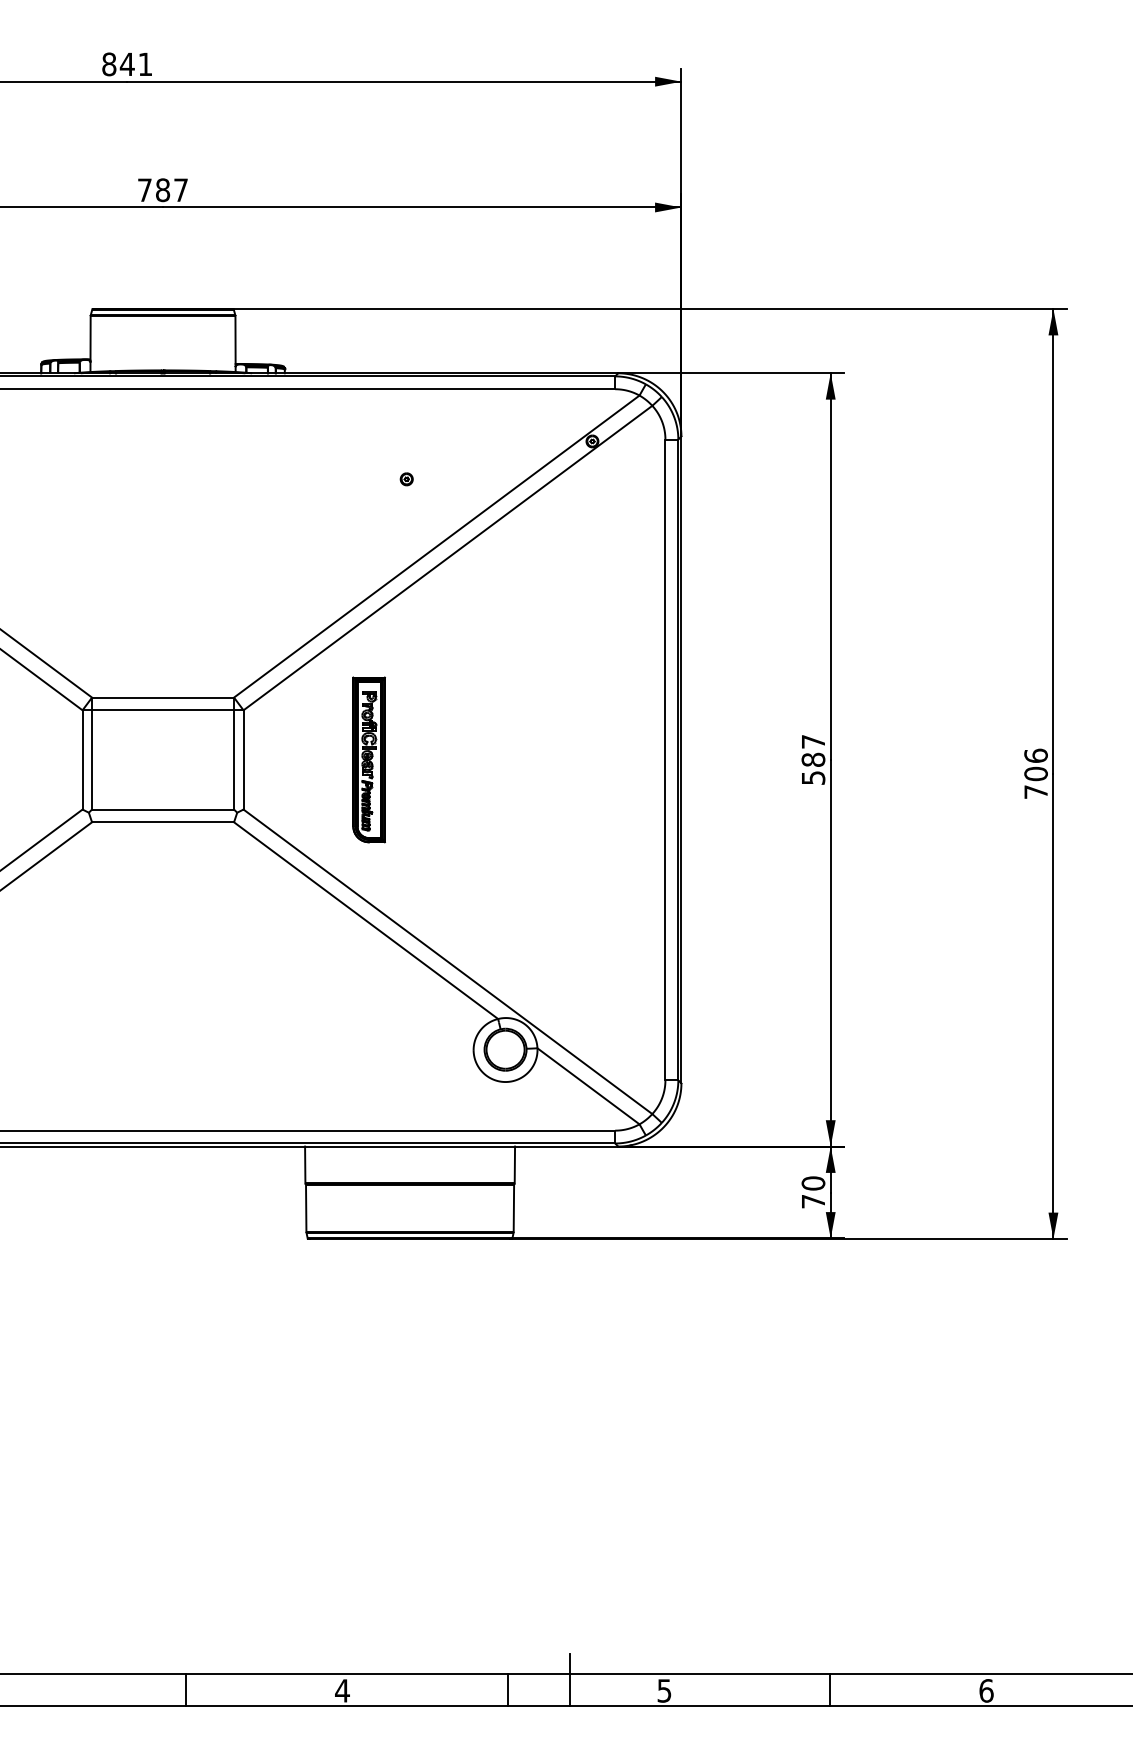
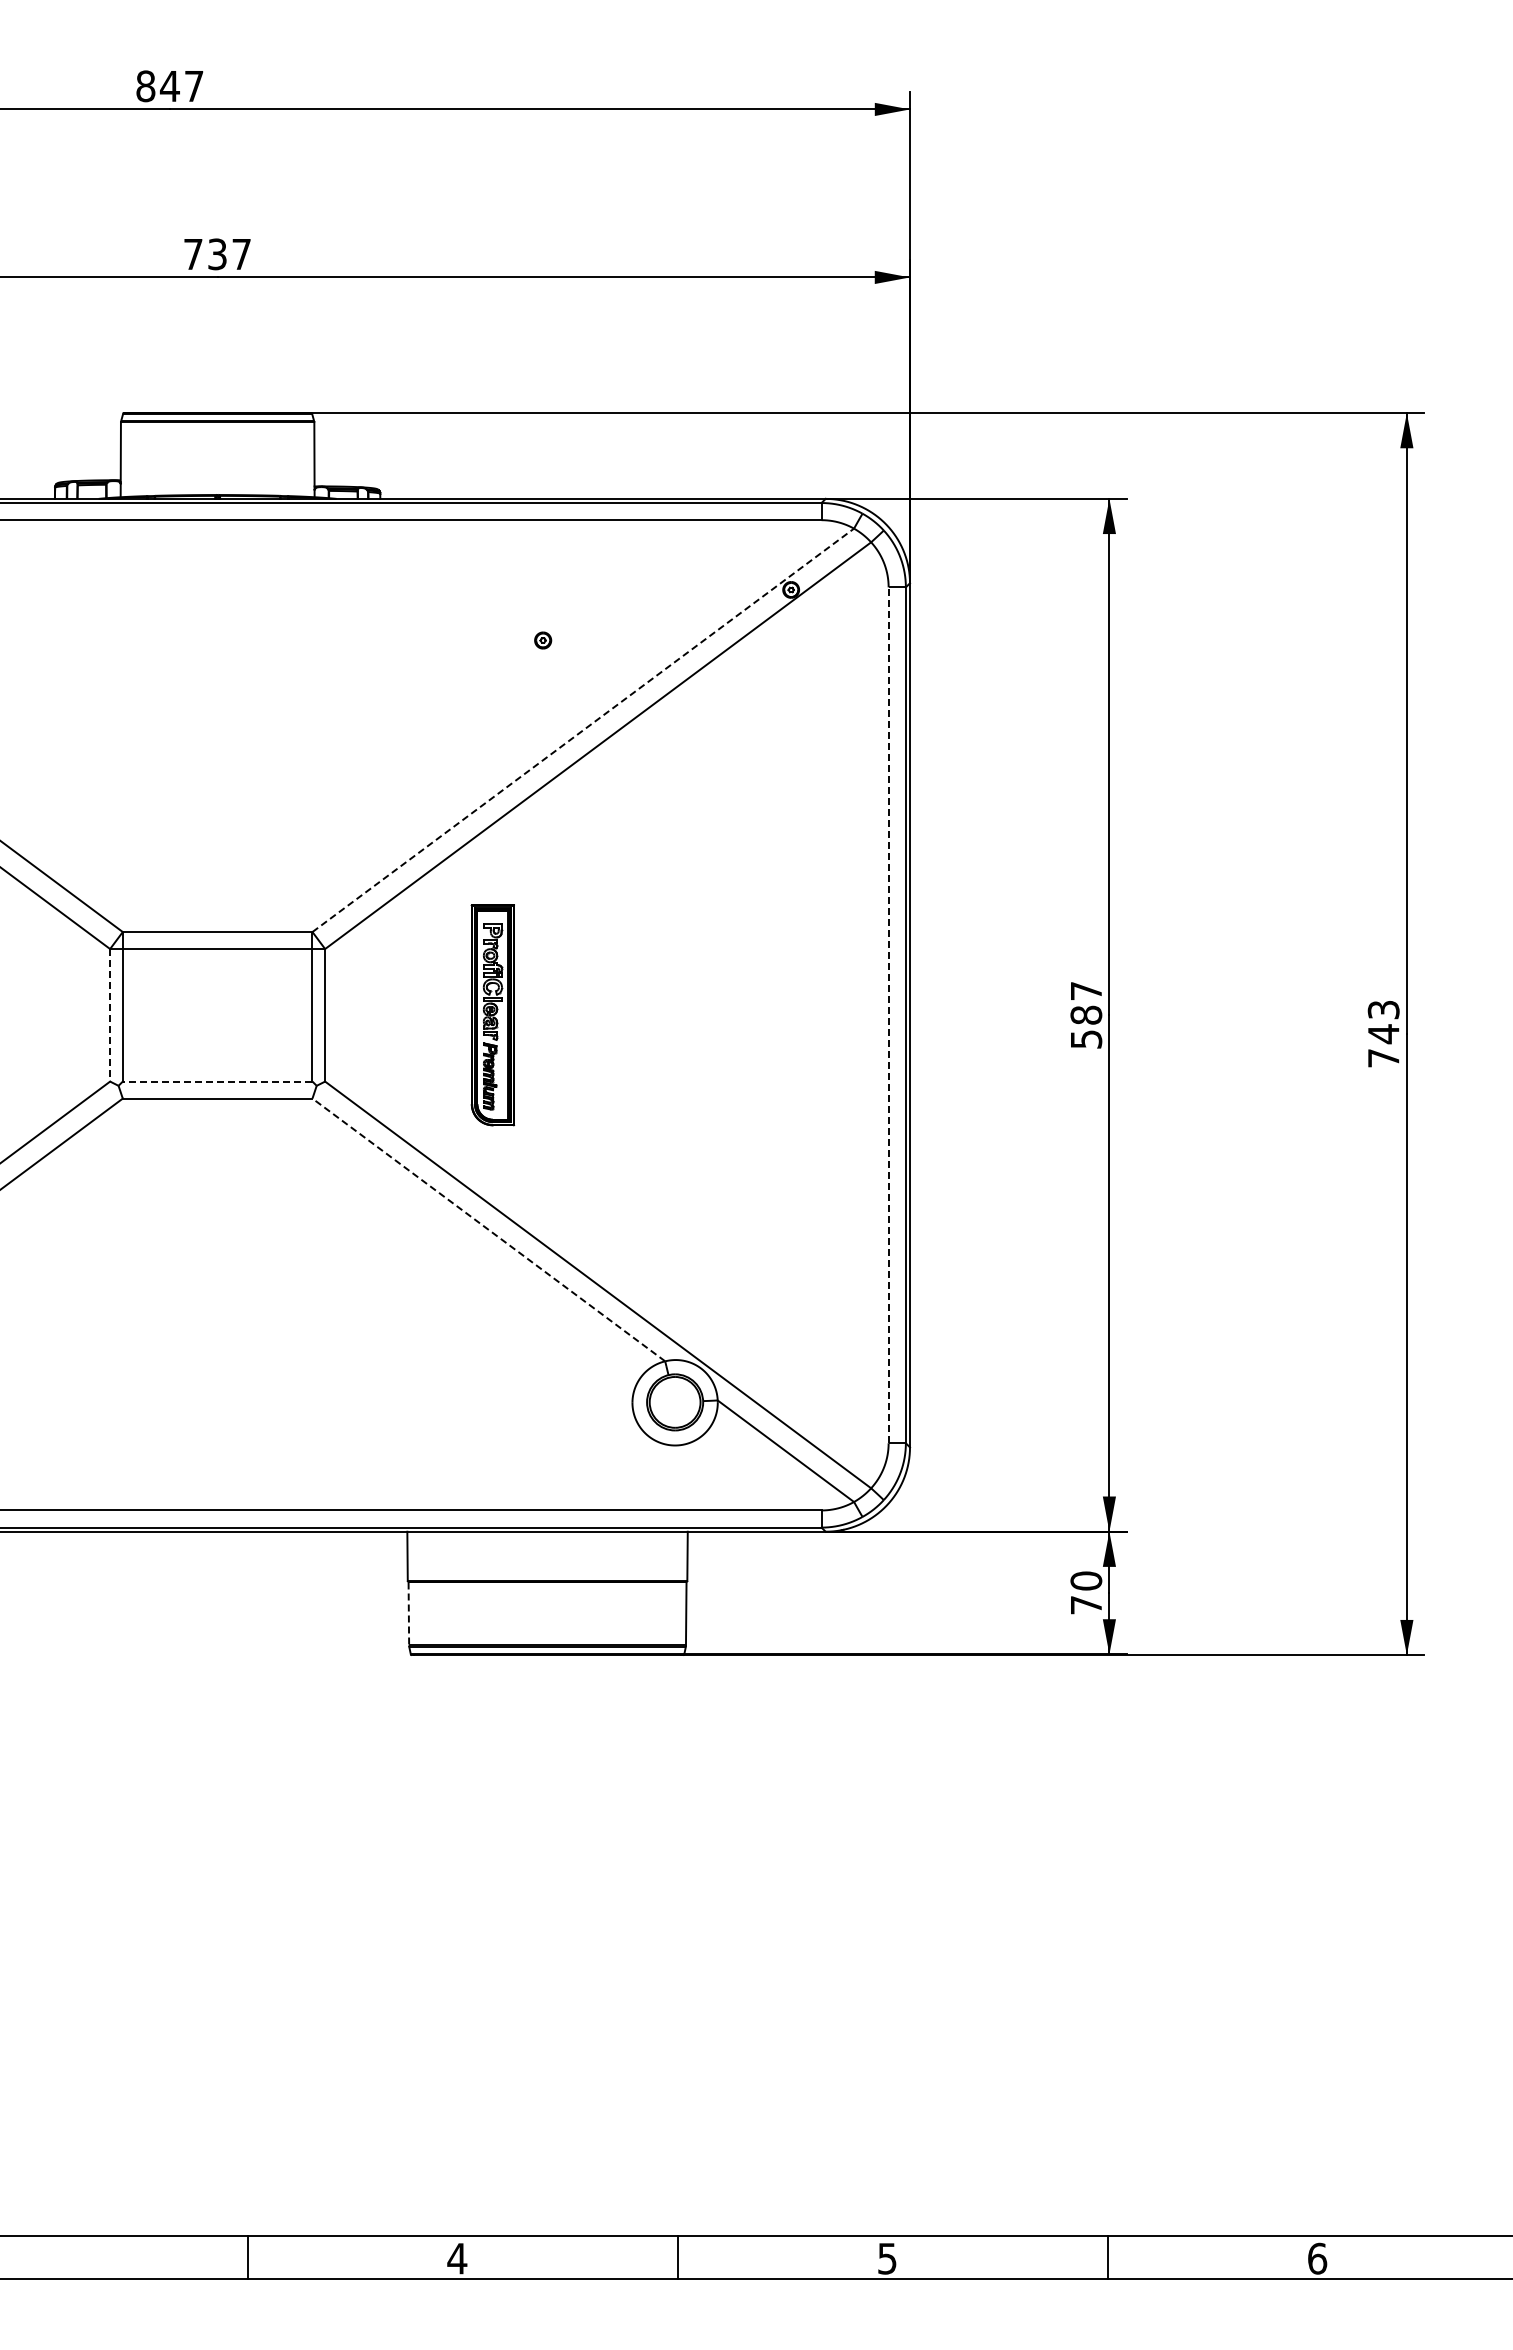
text: (145, 64) -> (194, 86), 841 -> 847
text: (162, 190) -> (217, 254), 787 -> 737
line: (436, 546) -> (583, 730), solid -> dashed
line: (82, 760) -> (110, 1015), solid -> dashed
line: (665, 760) -> (888, 1015), solid -> dashed
text: (1035, 765) -> (1383, 1022), 706 -> 743
line: (162, 809) -> (217, 1081), solid -> dashed
line: (365, 920) -> (488, 1229), solid -> dashed
line: (305, 1208) -> (408, 1614), solid -> dashed
line: (570, 1680) -> (761, 2244), removed

